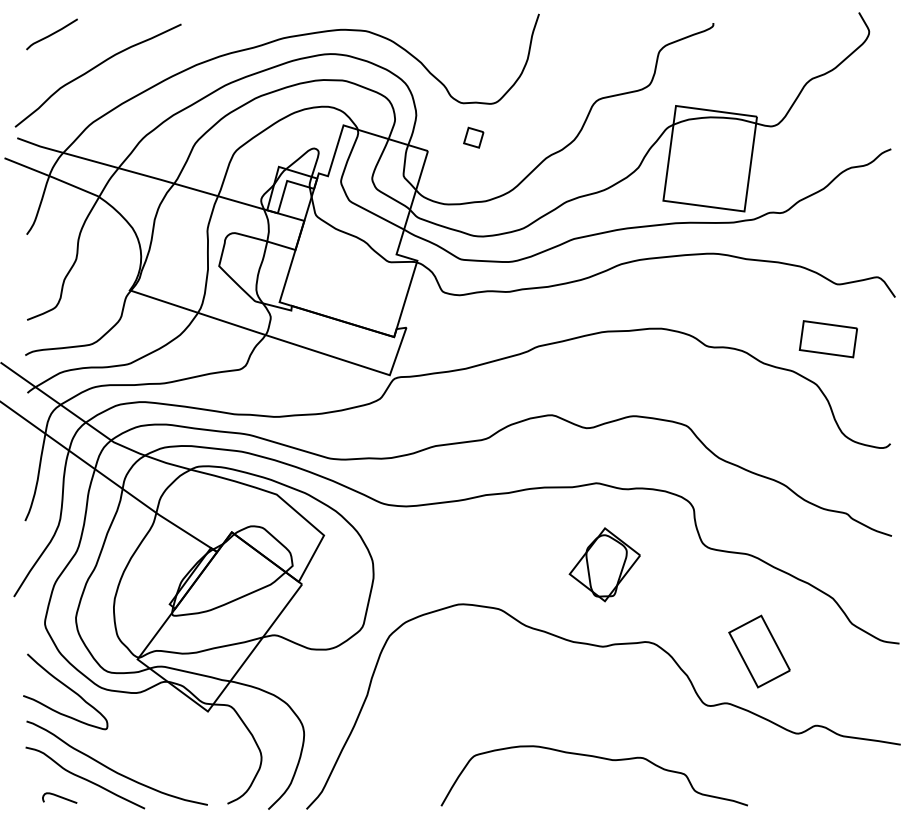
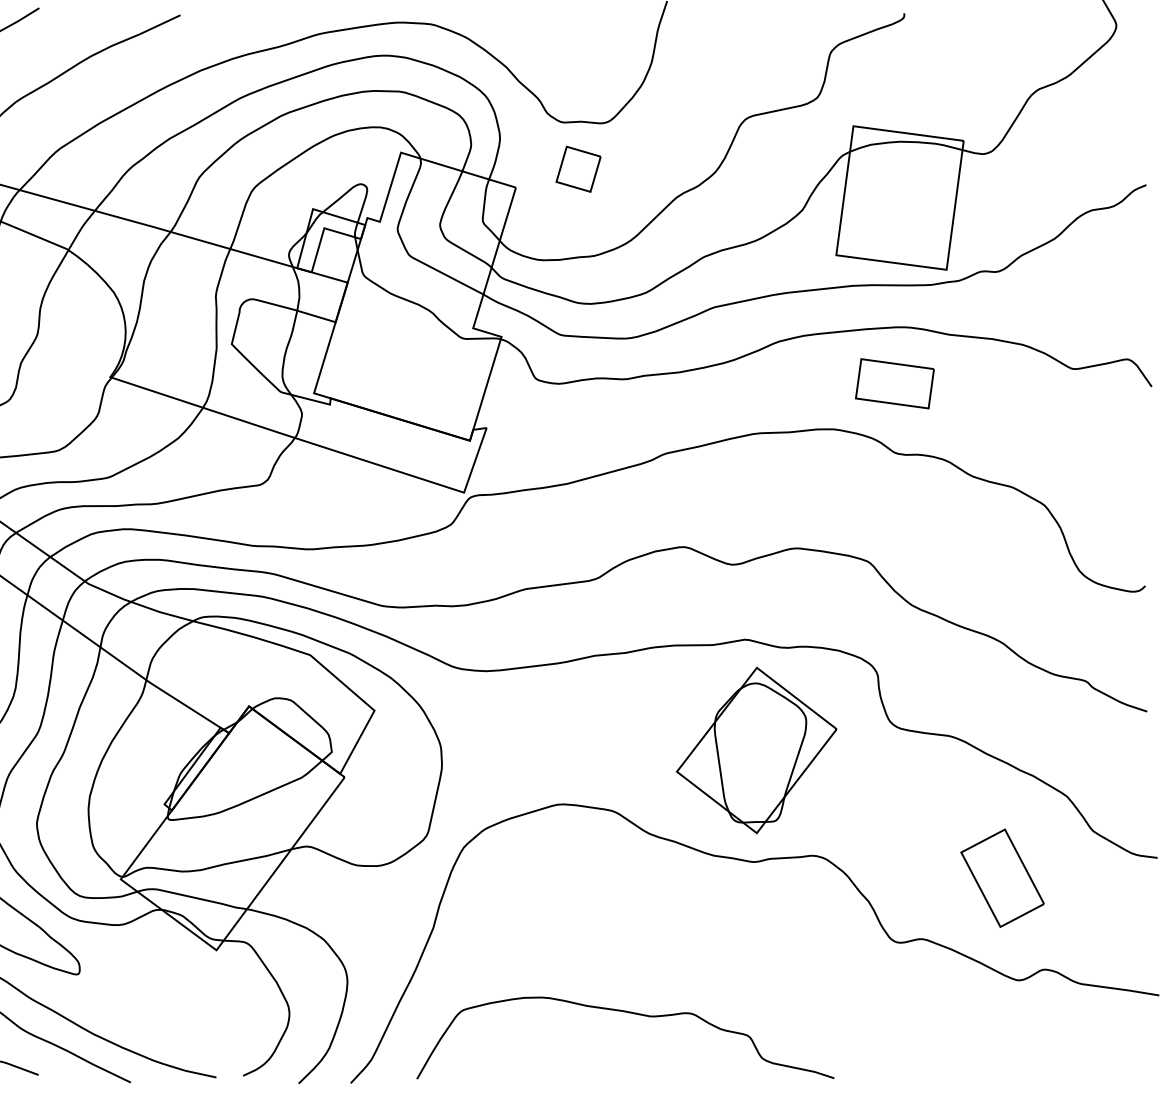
part: (473, 137) -> (577, 169), size x1.67
part: (827, 339) -> (893, 384), moved
part: (604, 564) -> (756, 750), size x1.67
part: (759, 651) -> (1002, 878), moved
curve: (597, 758) -> (629, 1014), moved

